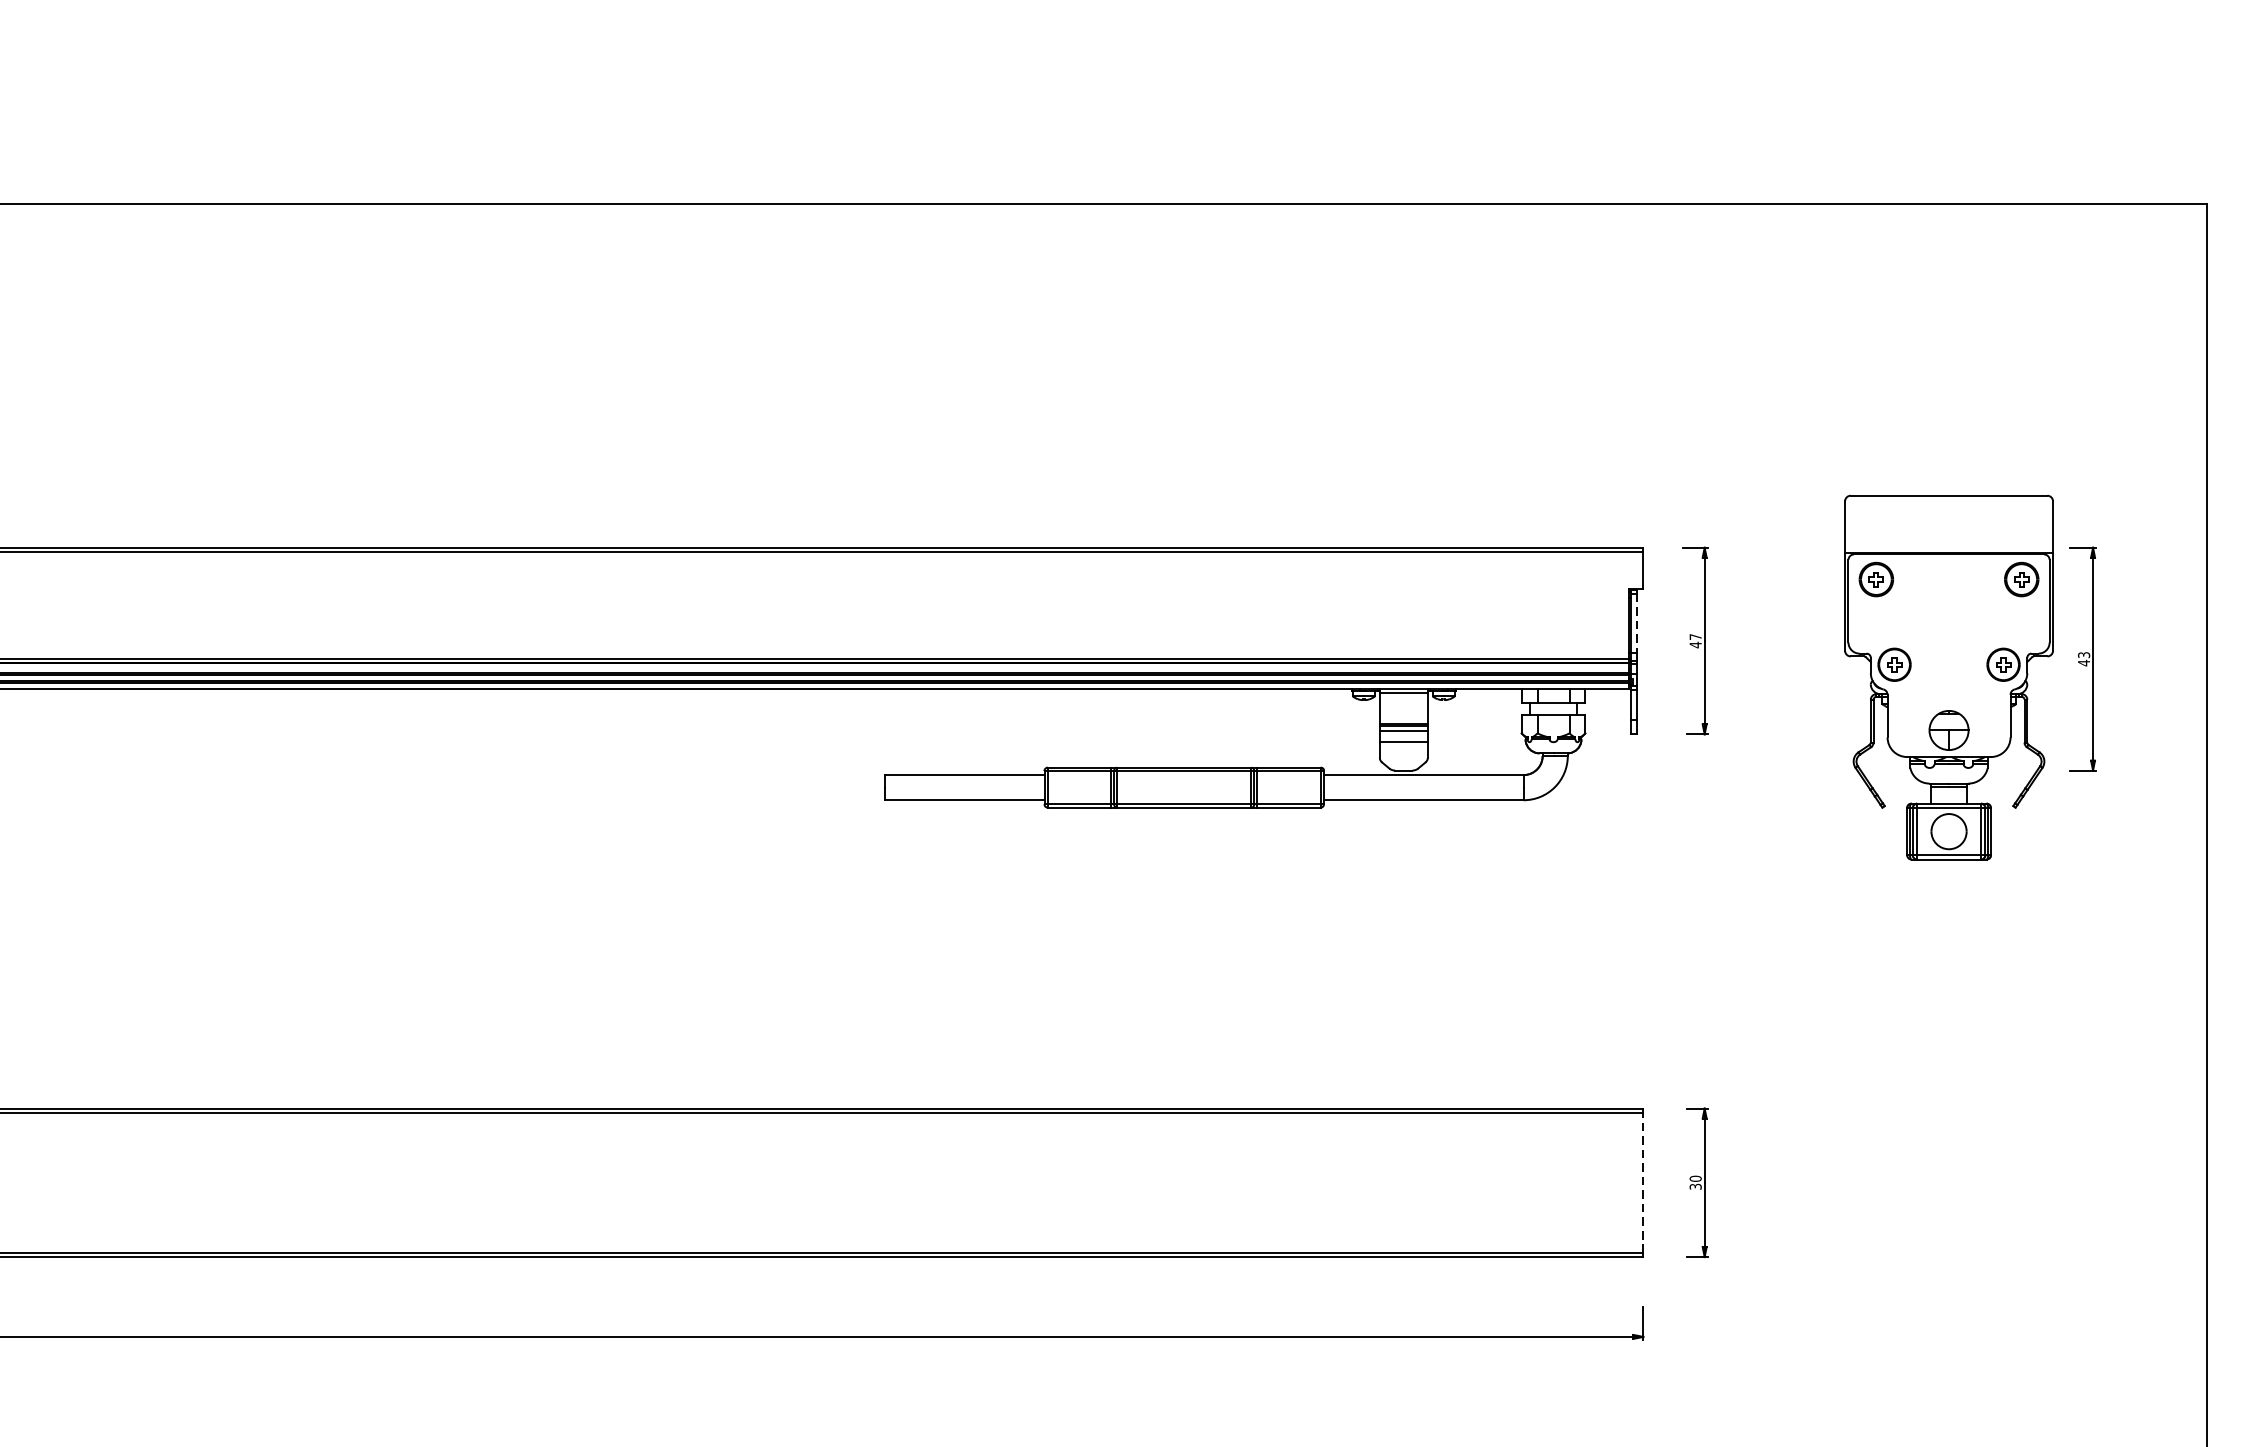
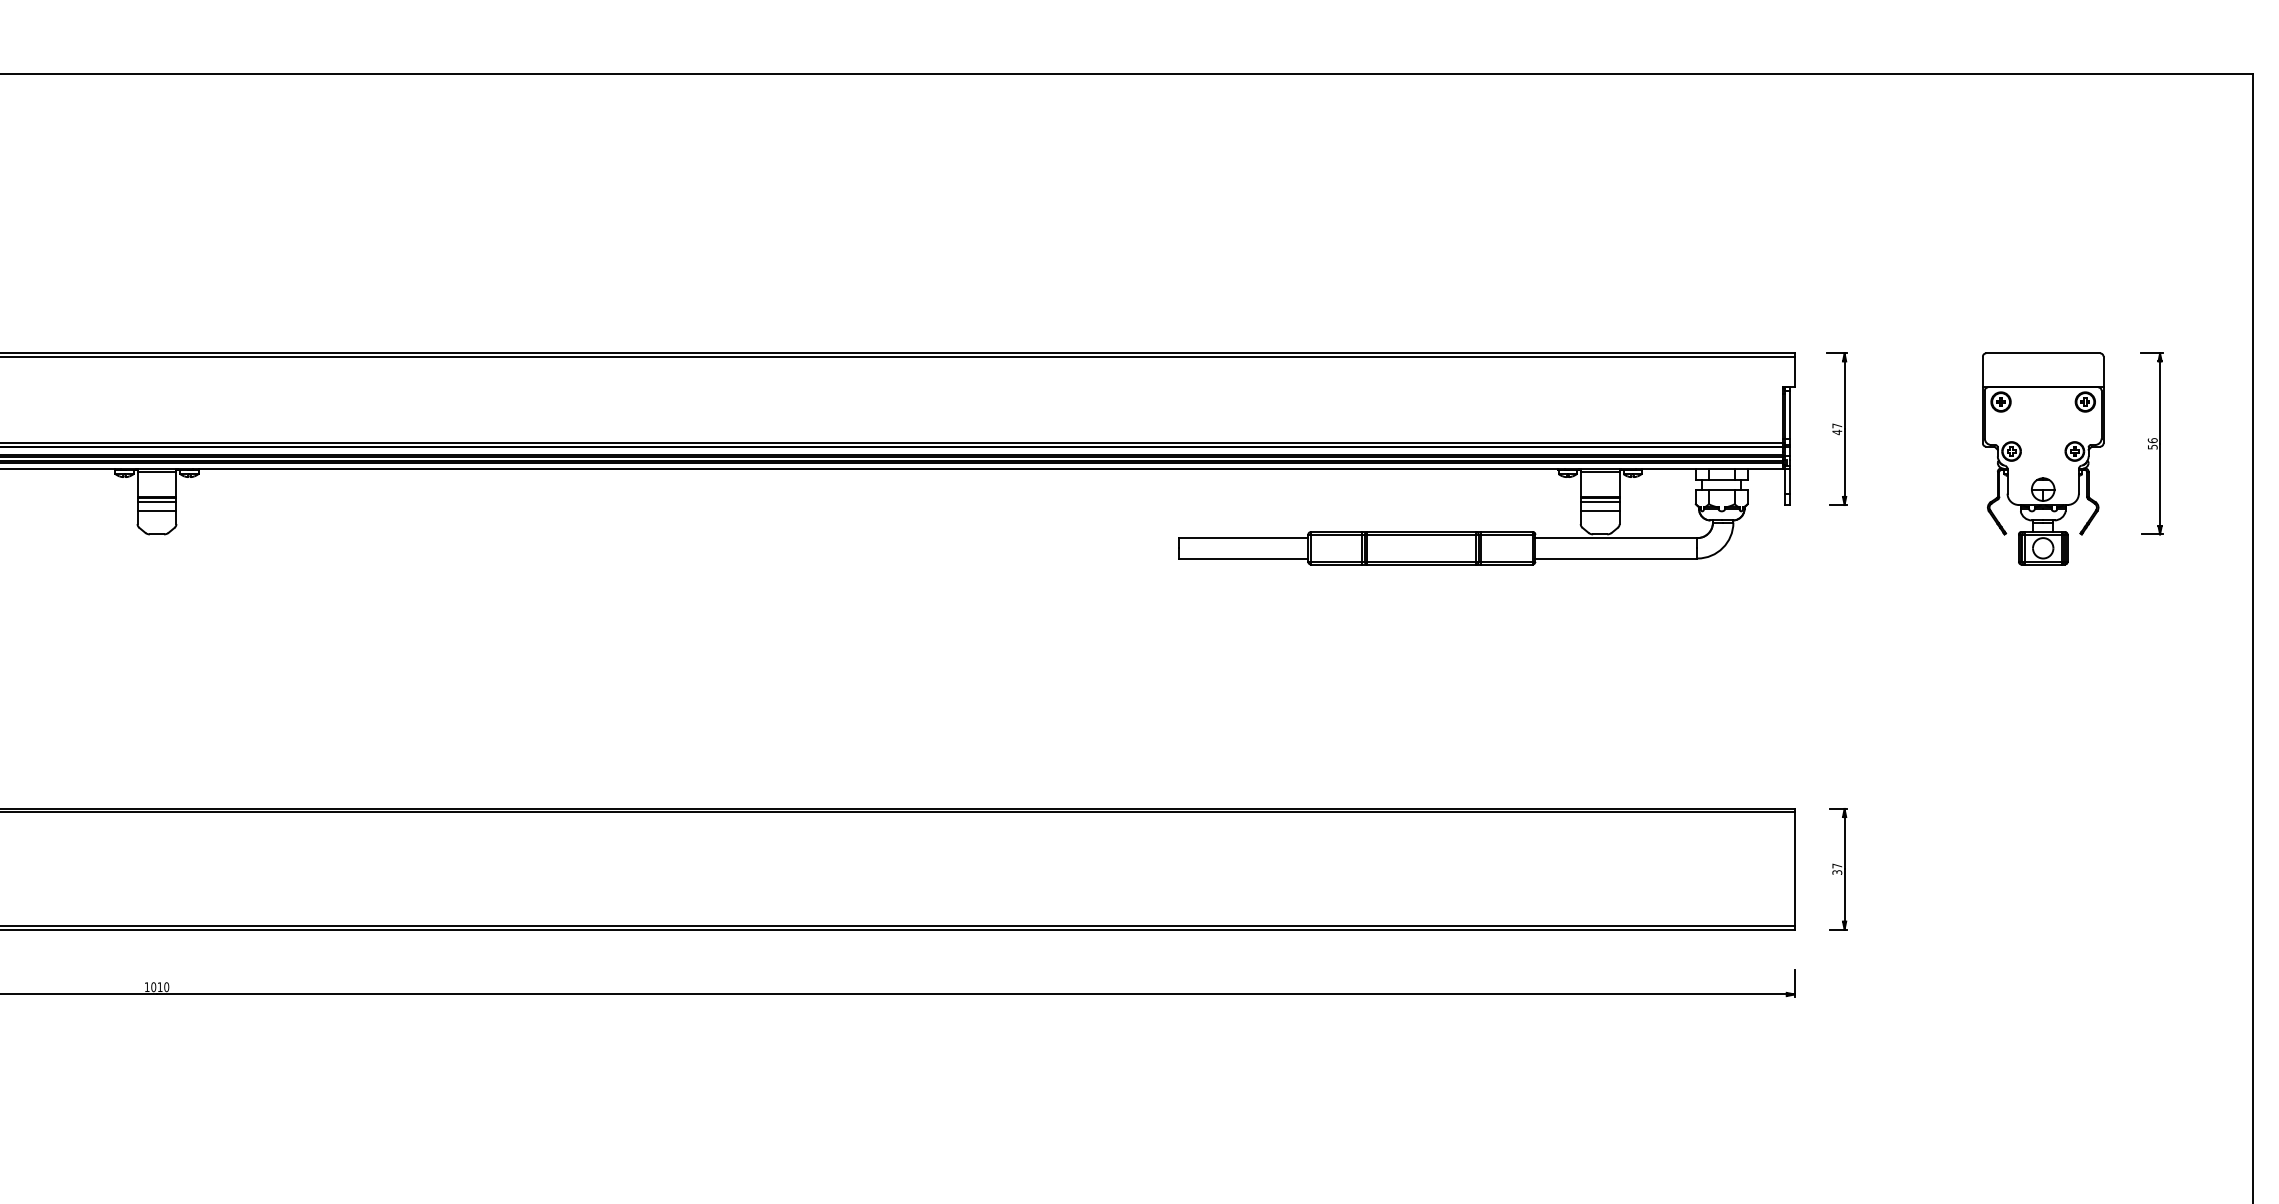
line: (1636, 622) -> (1789, 414), dashed -> solid
text: (2083, 658) -> (2152, 443), 43 -> 56
part: (1949, 677) -> (2043, 458), size x0.71
text: (1695, 1178) -> (1837, 865), 30 -> 37
line: (1643, 1181) -> (1794, 868), dashed -> solid

